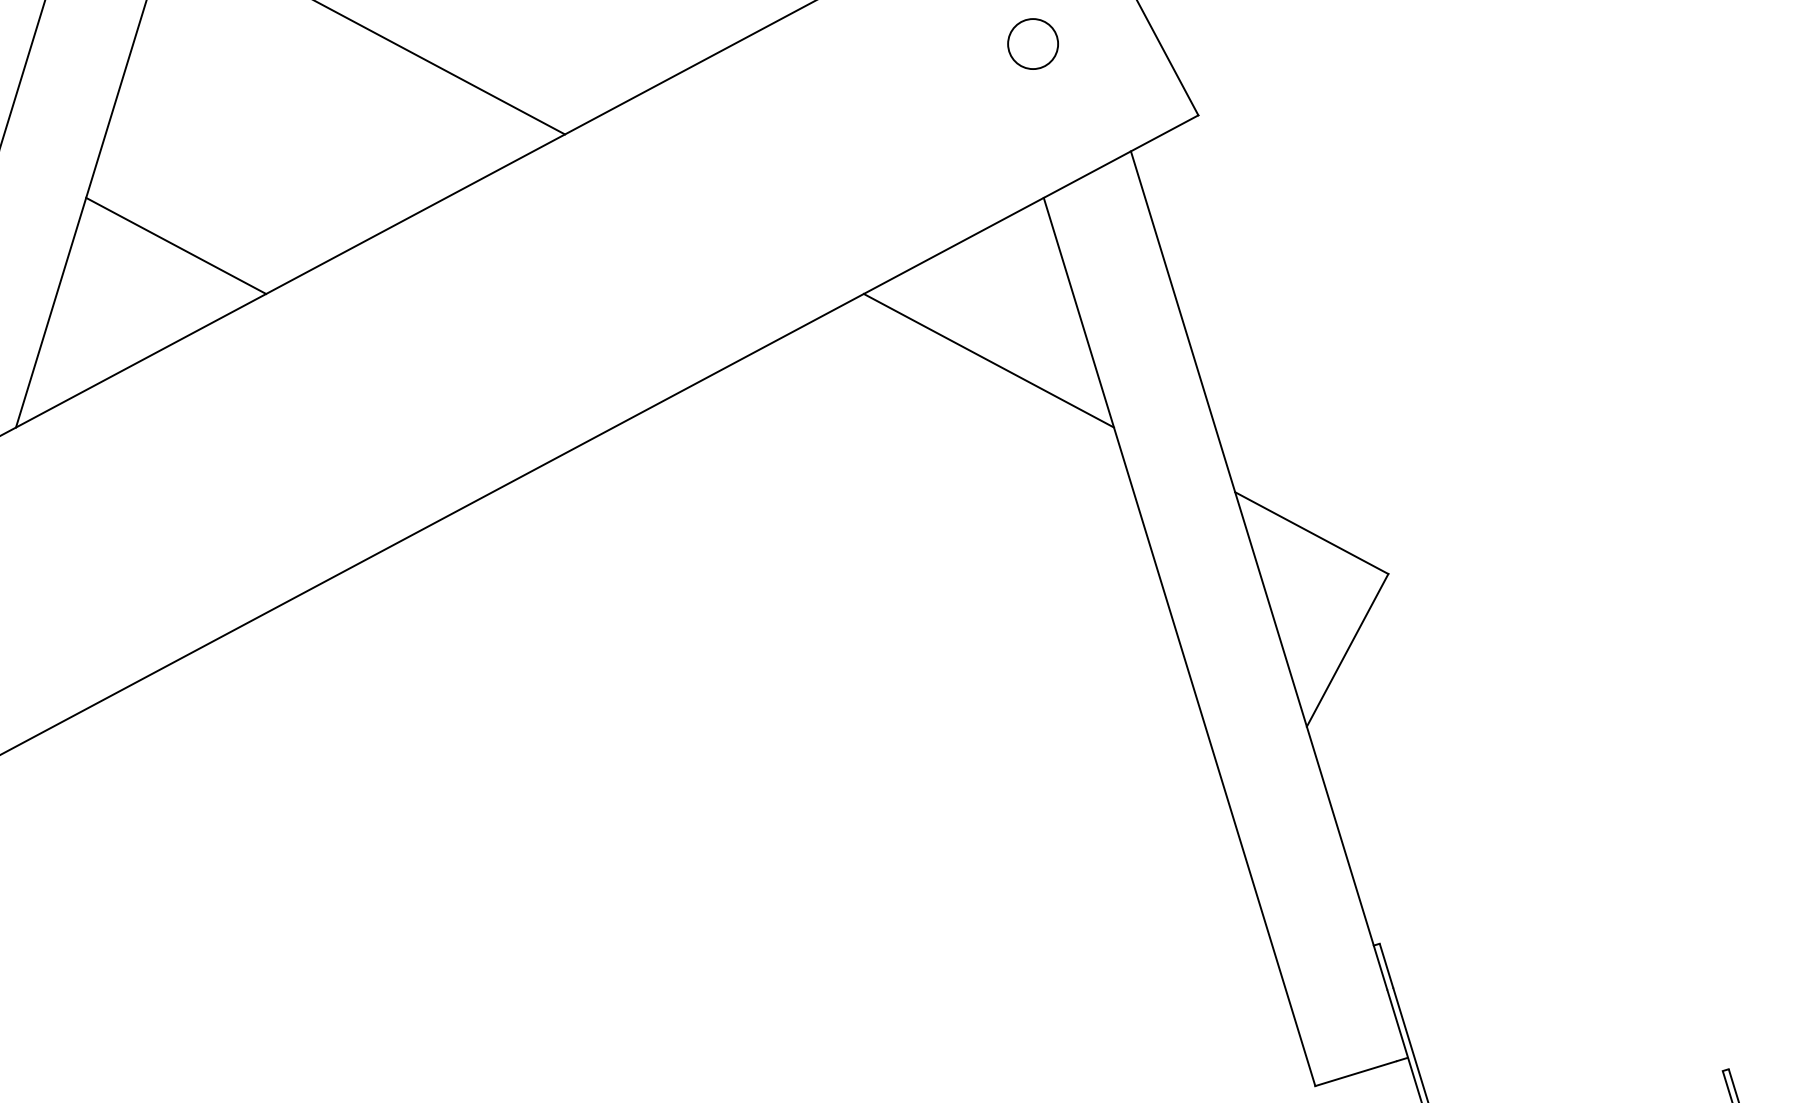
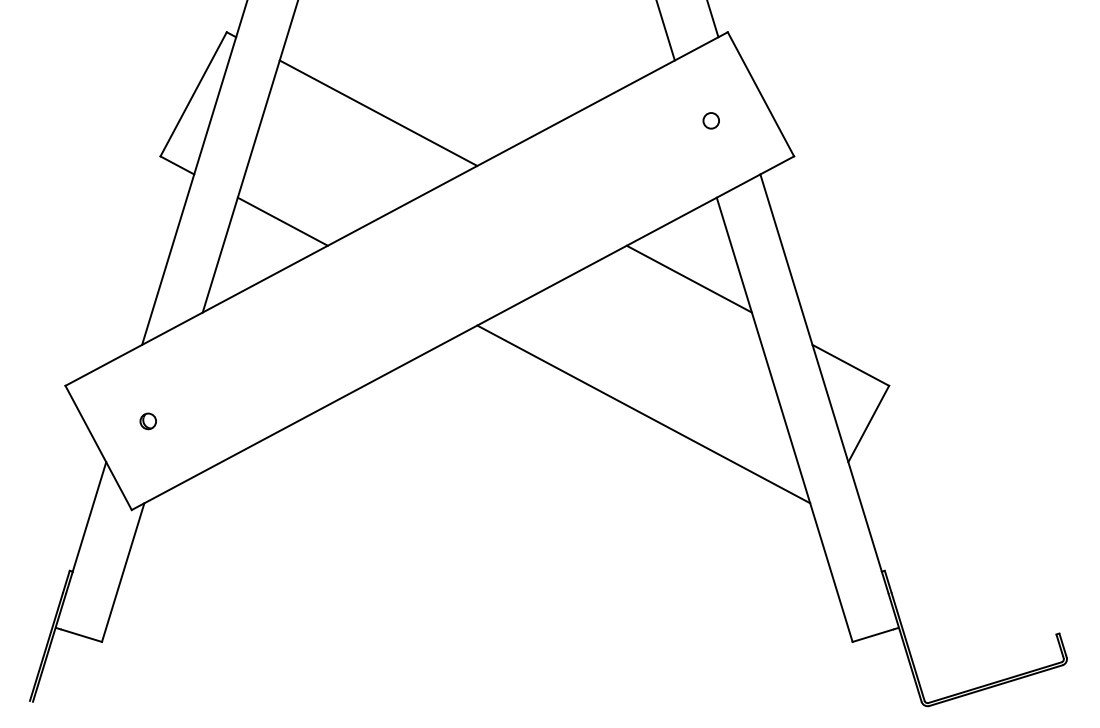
circle: (1031, 43) -> (710, 120), size x0.62
line: (897, 631) -> (643, 414), added

